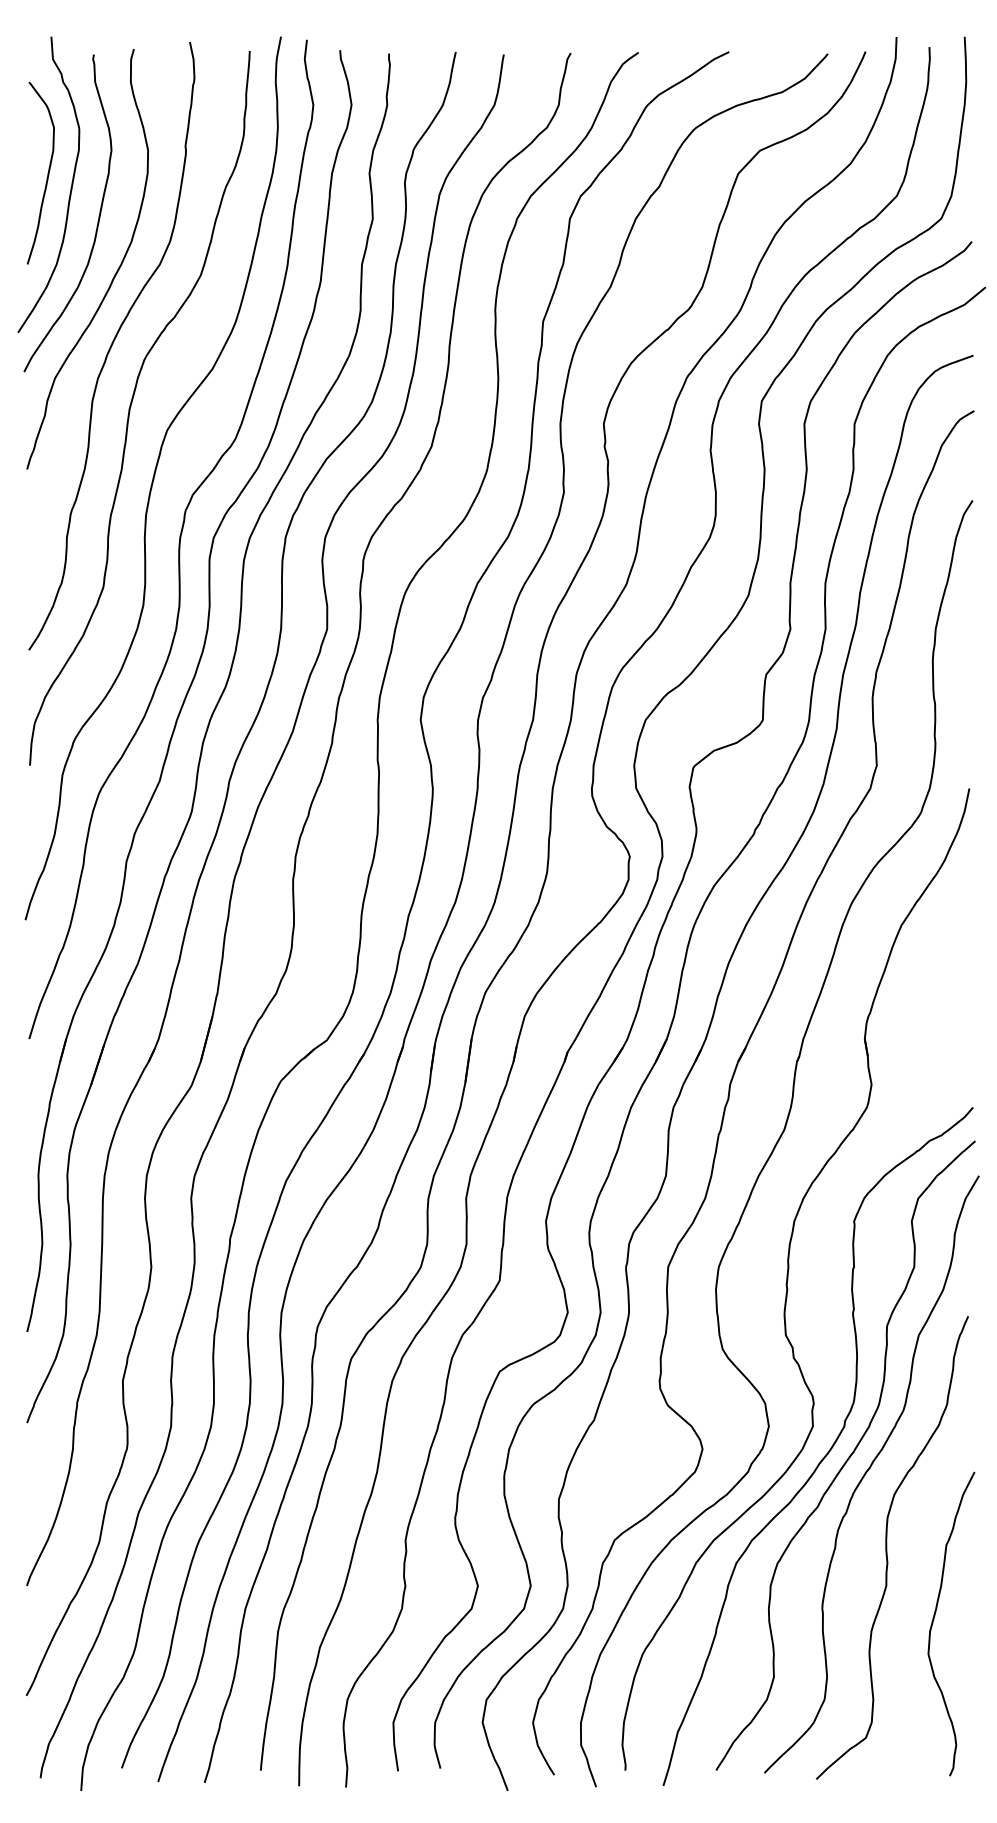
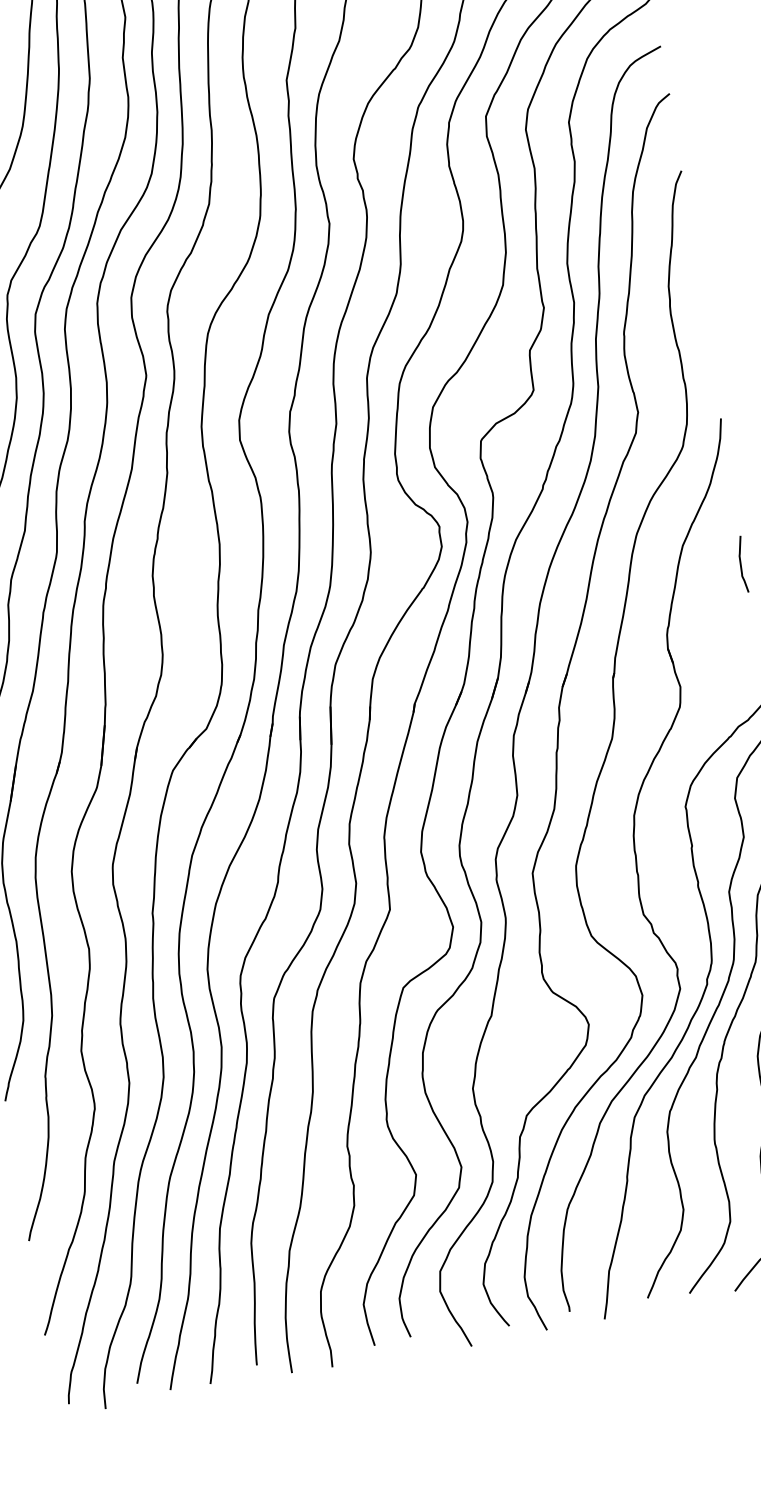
curve: (964, 957) -> (741, 564), added

